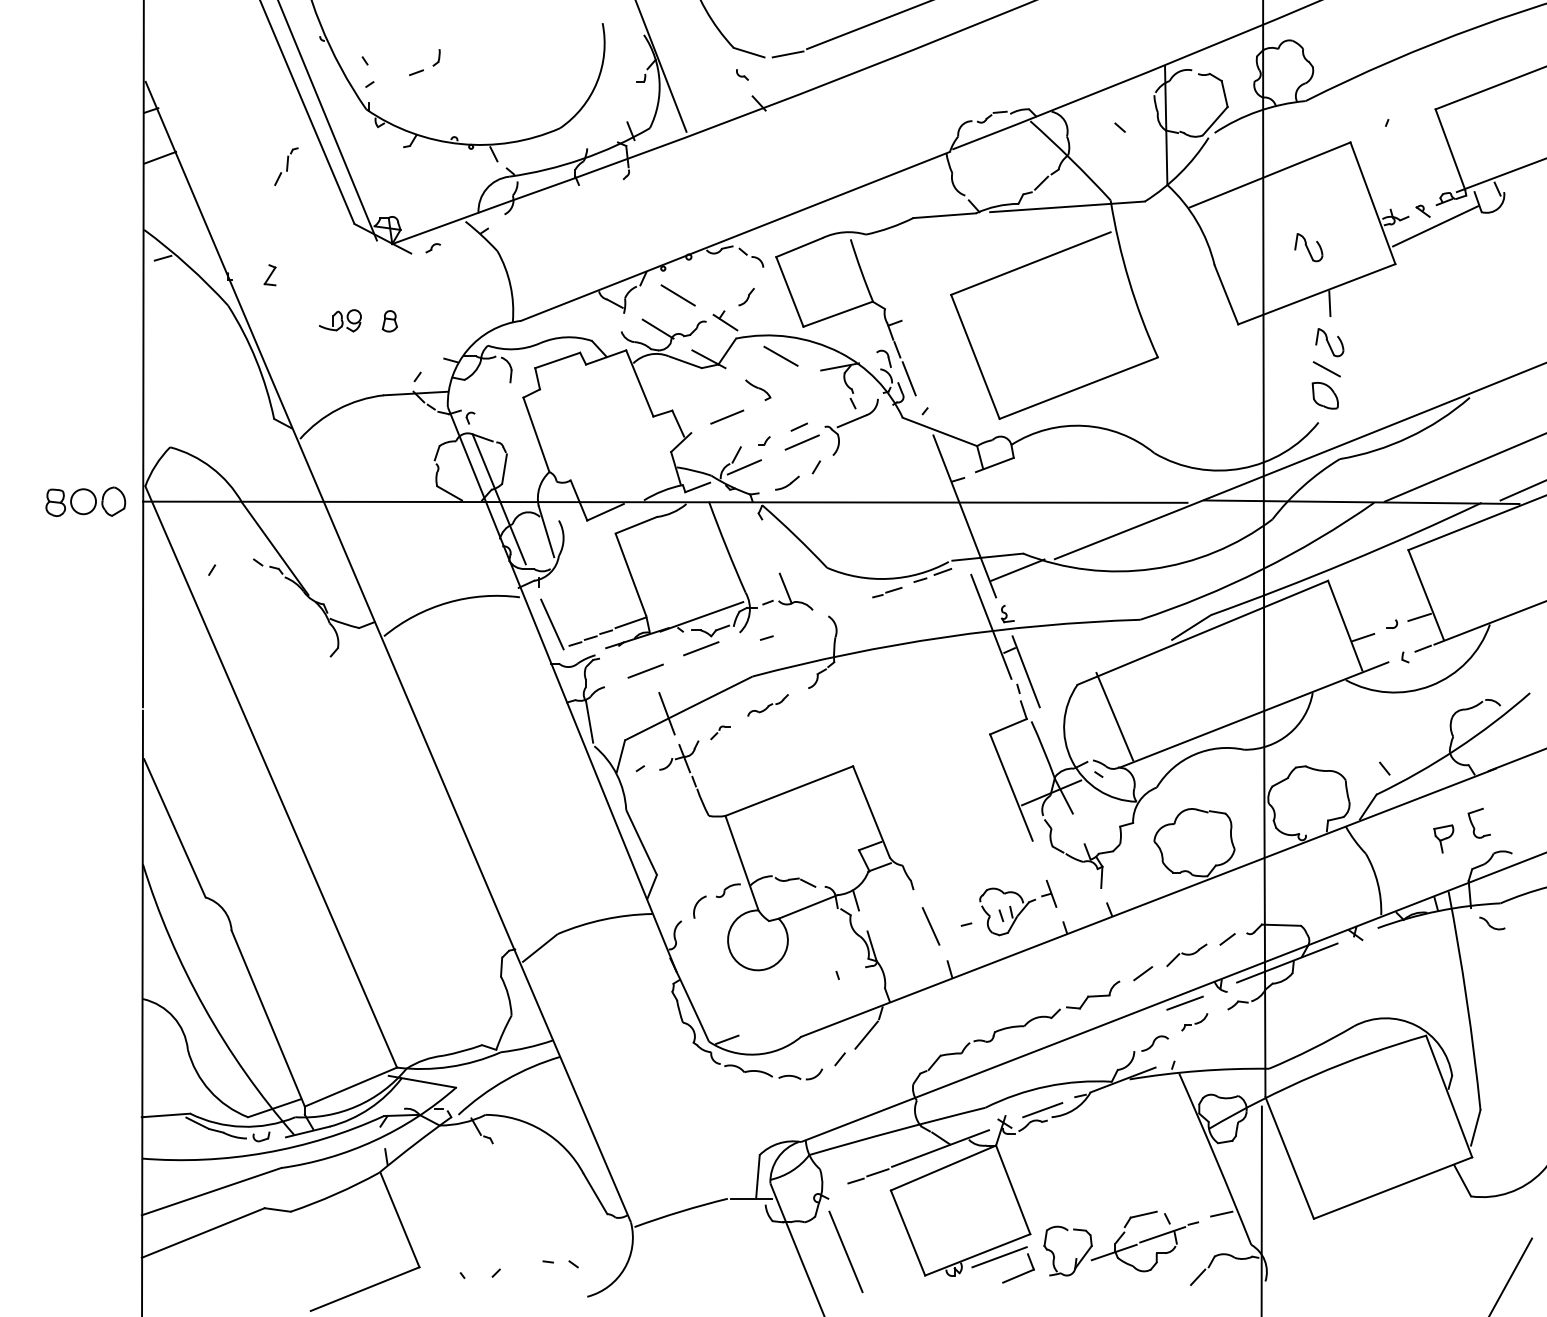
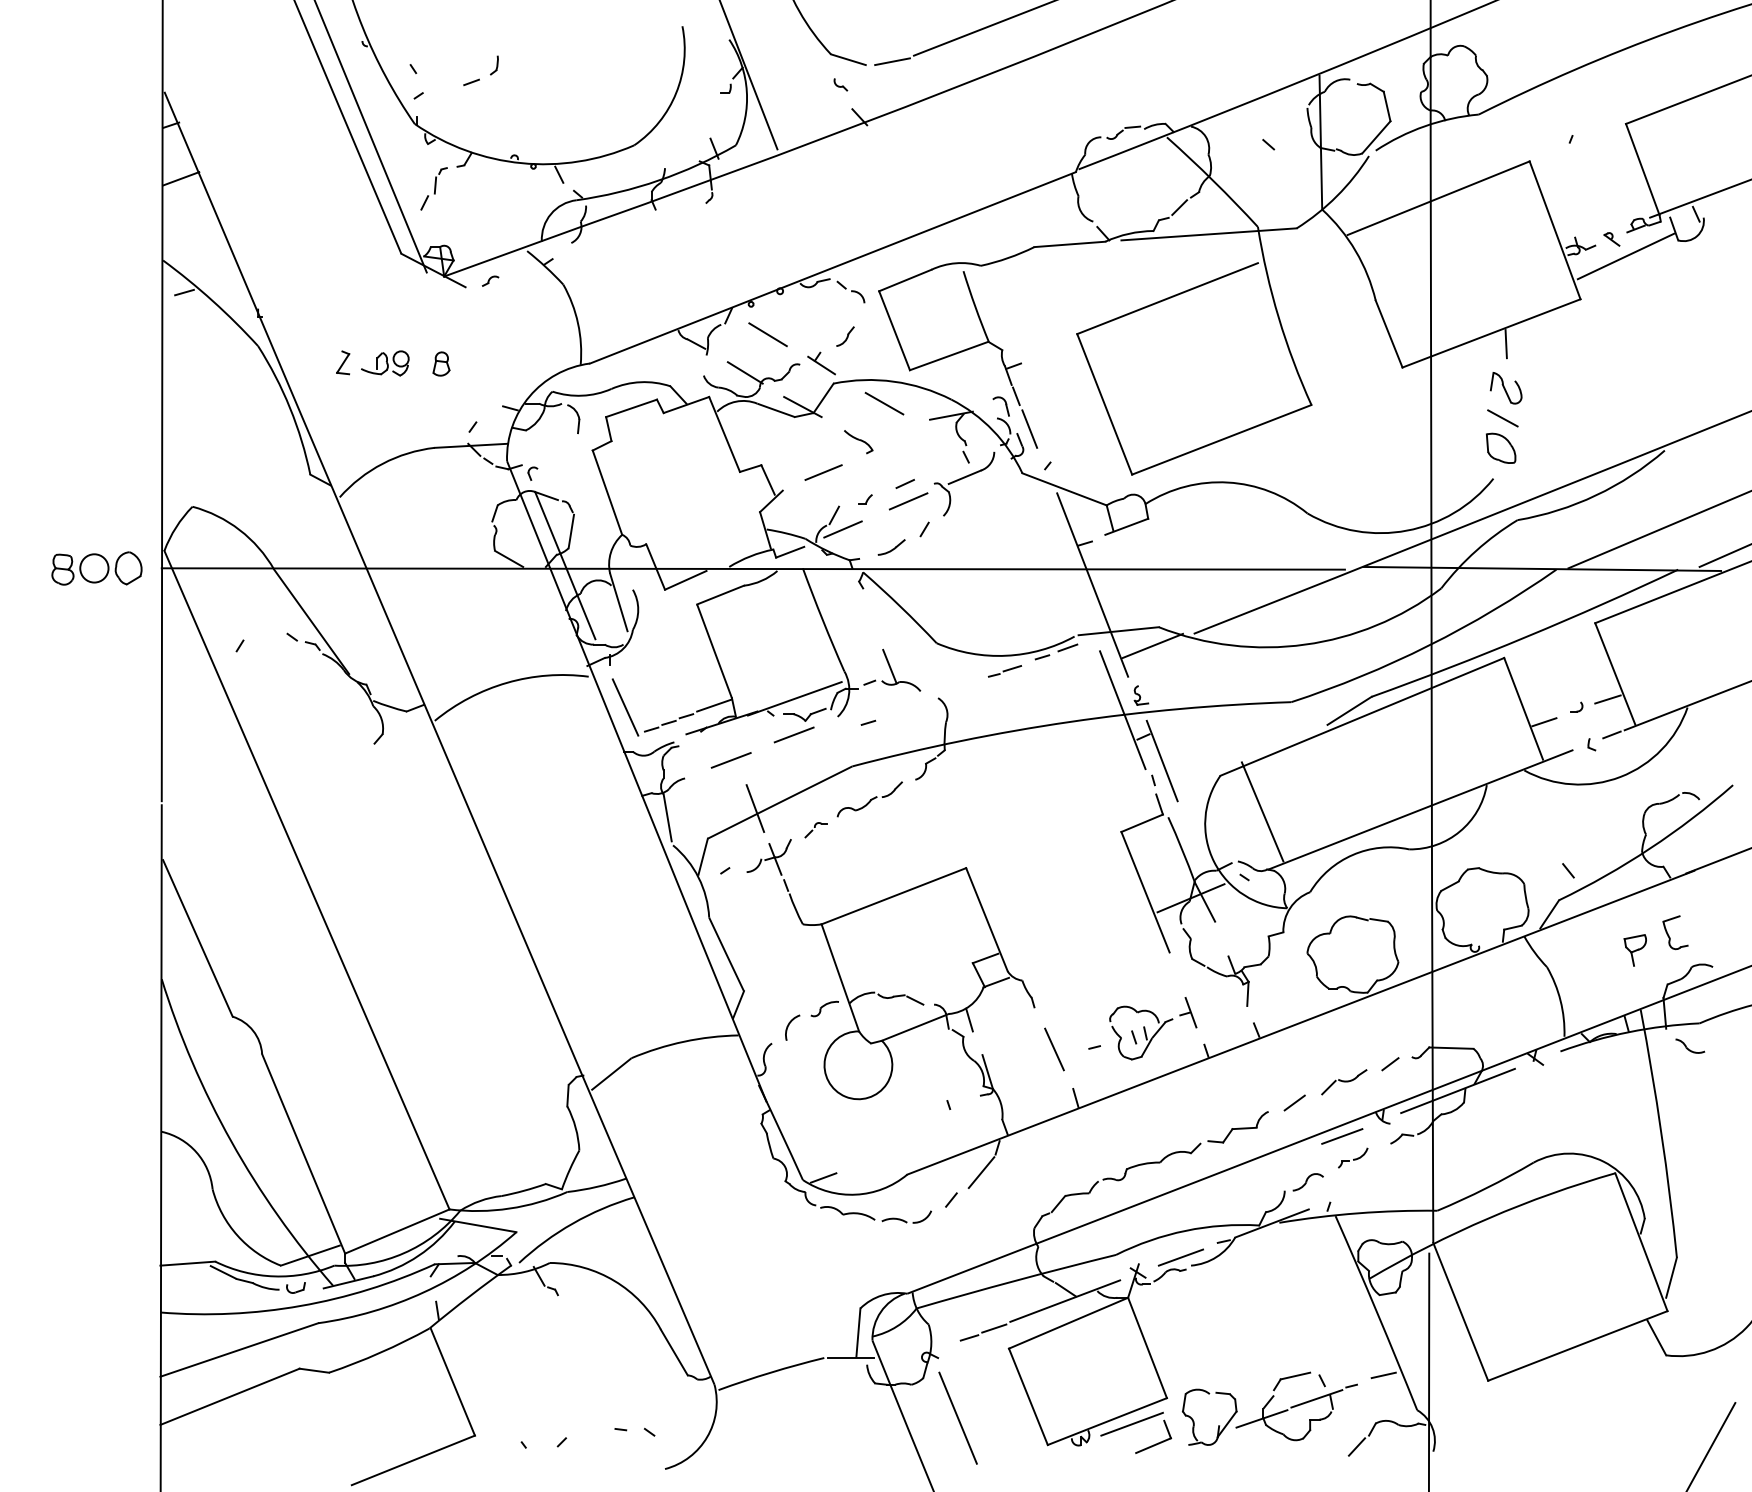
part: (286, 166) -> (434, 188), moved
part: (1308, 247) -> (1482, 280), removed
part: (269, 275) -> (342, 363), moved
part: (767, 705) -> (869, 799), size x1.43

